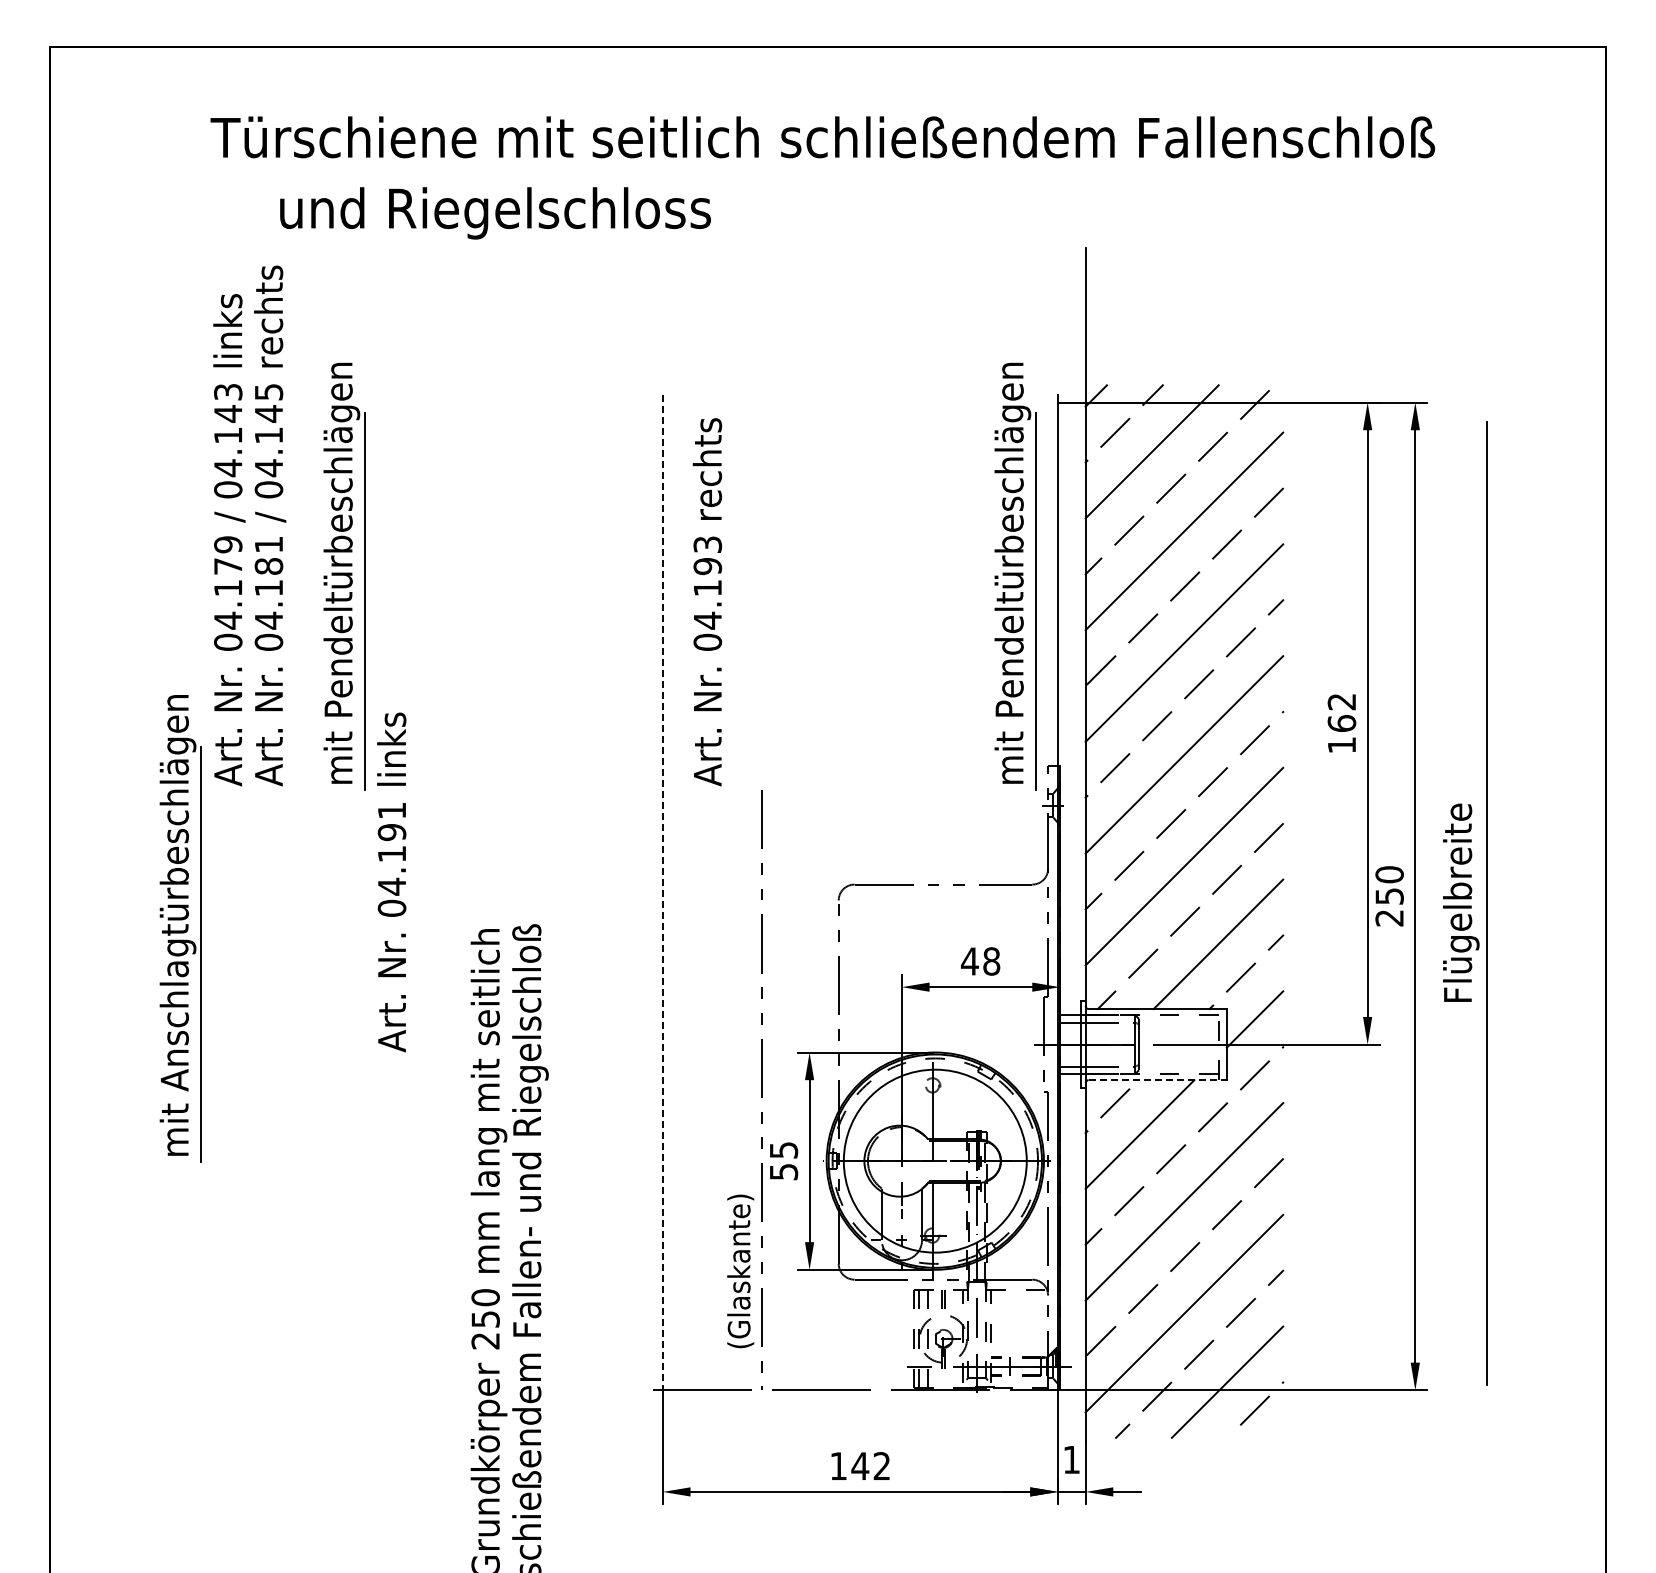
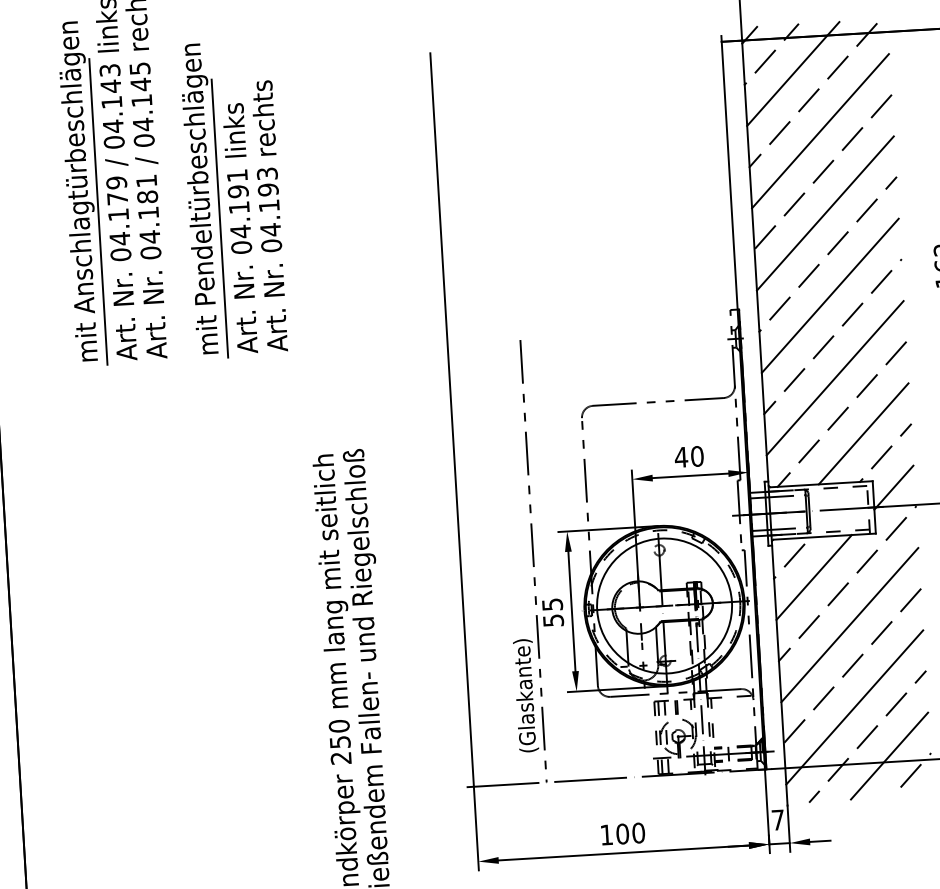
part: (1015, 576) -> (698, 171), removed
text: (707, 602) -> (269, 216), moved
text: (391, 882) -> (240, 228), moved
line: (662, 892) -> (451, 420), dashed -> solid
part: (180, 928) -> (82, 193), moved
text: (991, 961) -> (697, 456), 48 -> 40
line: (1158, 1080) -> (825, 536), dashed -> solid
text: (1071, 1459) -> (777, 819), 1 -> 7
text: (870, 1466) -> (630, 833), 142 -> 100

